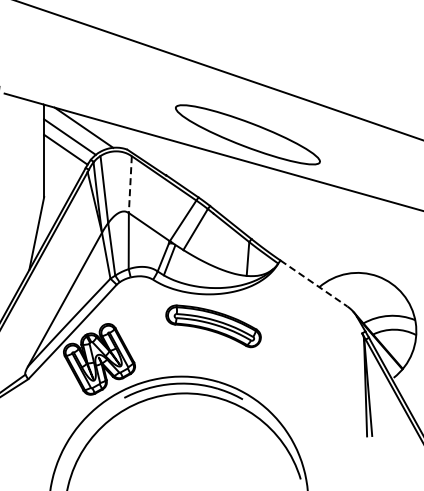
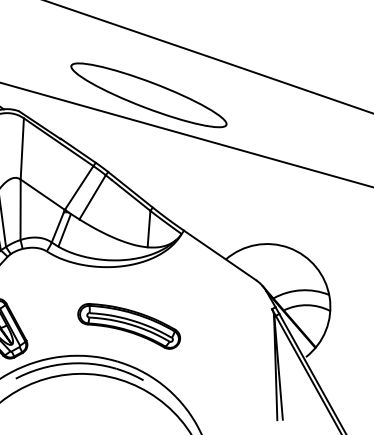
line: (130, 185) -> (22, 149), dashed -> solid
line: (313, 283) -> (219, 255), dashed -> solid
part: (213, 326) -> (129, 326), moved

